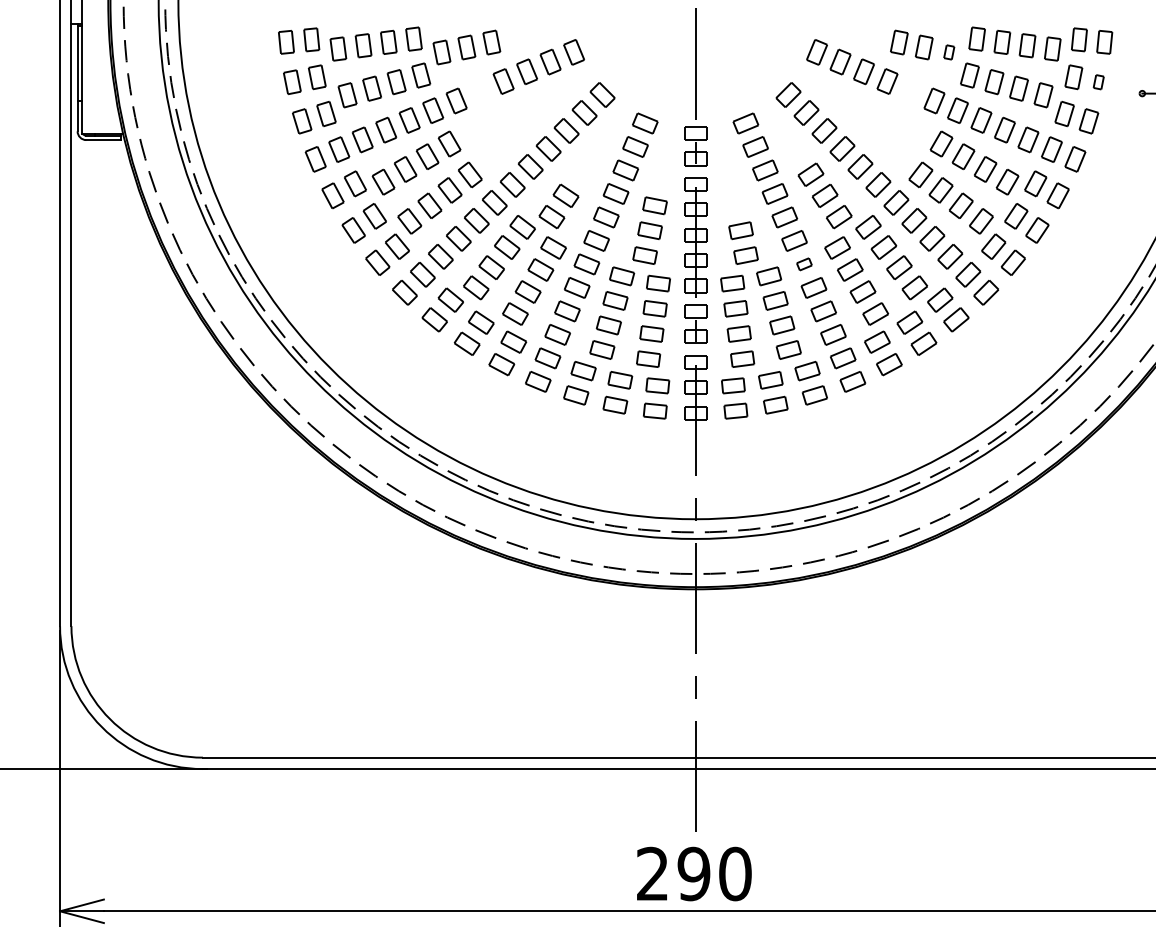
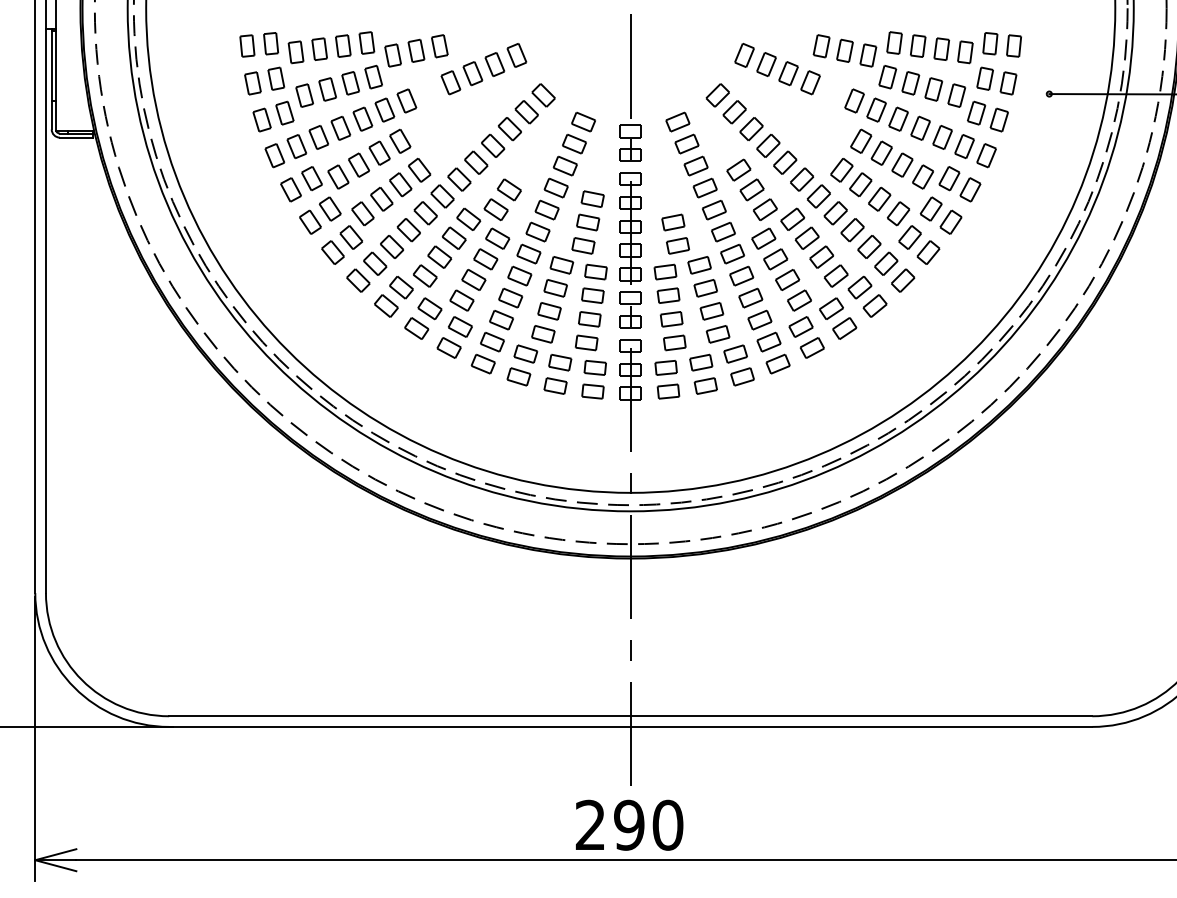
part: (949, 52) -> (868, 55), size x1.67
part: (1098, 82) -> (1008, 83), size x1.67
part: (804, 263) -> (732, 253), size x1.67

